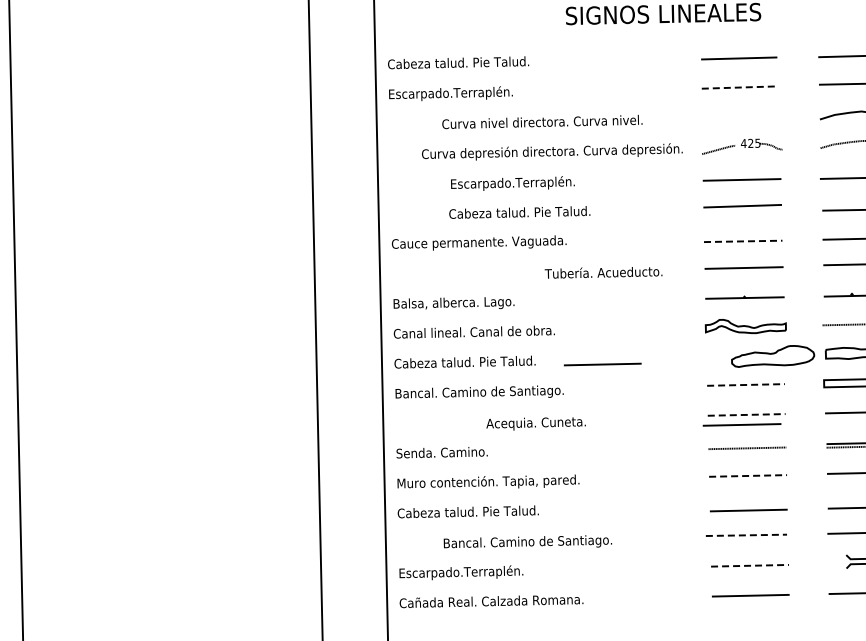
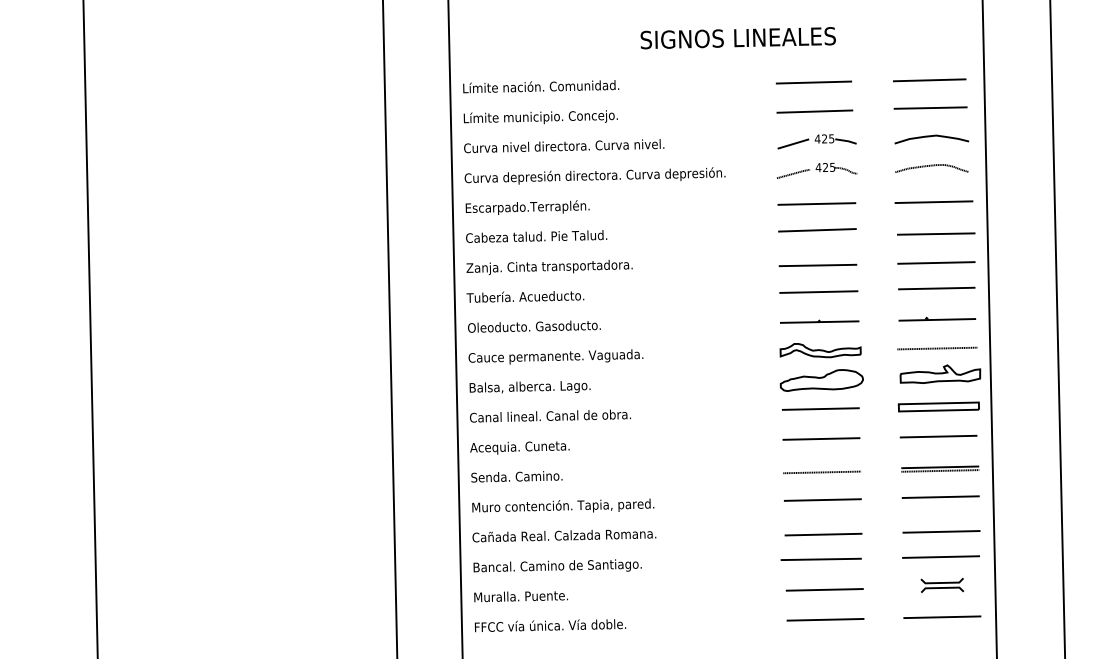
text: (465, 62) -> (540, 86), Cabeza talud. Pie Talud. -> Límite nación. Comunidad.
line: (740, 87) -> (815, 111), dashed -> solid
text: (466, 93) -> (541, 117), Escarpado.Terraplén. -> Límite municipio. Concejo.
part: (741, 117) -> (816, 141), added
text: (542, 122) -> (564, 146), moved
text: (551, 151) -> (594, 175), moved
text: (512, 183) -> (527, 207), moved
text: (519, 212) -> (536, 236), moved
line: (743, 241) -> (818, 265), dashed -> solid
text: (478, 243) -> (553, 267), Cauce permanente. Vaguada. -> Zanja. Cinta transportadora.
text: (603, 272) -> (525, 296), moved
text: (459, 302) -> (534, 326), Balsa, alberca. Lago. -> Oleoducto. Gasoducto.
text: (488, 332) -> (563, 356), Canal lineal. Canal de obra. -> Cauce permanente. Vaguada.
part: (772, 356) -> (821, 380), moved
text: (464, 362) -> (539, 386), Cabeza talud. Pie Talud. -> Balsa, alberca. Lago.
line: (602, 364) -> (677, 388), removed
line: (745, 385) -> (820, 409), dashed -> solid
text: (478, 391) -> (553, 415), Bancal. Camino de Santiago. -> Canal lineal. Canal de obra.
line: (746, 414) -> (821, 438), dashed -> solid
text: (535, 423) -> (519, 447), moved
line: (741, 424) -> (816, 448), removed
line: (747, 476) -> (822, 500), dashed -> solid
text: (497, 511) -> (572, 535), Cabeza talud. Pie Talud. -> Cañada Real. Calzada Romana.
line: (746, 535) -> (821, 559), dashed -> solid
text: (527, 541) -> (557, 565), moved
line: (749, 565) -> (824, 589), dashed -> solid
text: (461, 572) -> (536, 596), Escarpado.Terraplén. -> Muralla. Puente.
text: (491, 601) -> (566, 625), Cañada Real. Calzada Romana. -> FFCC vía única. Vía doble.

